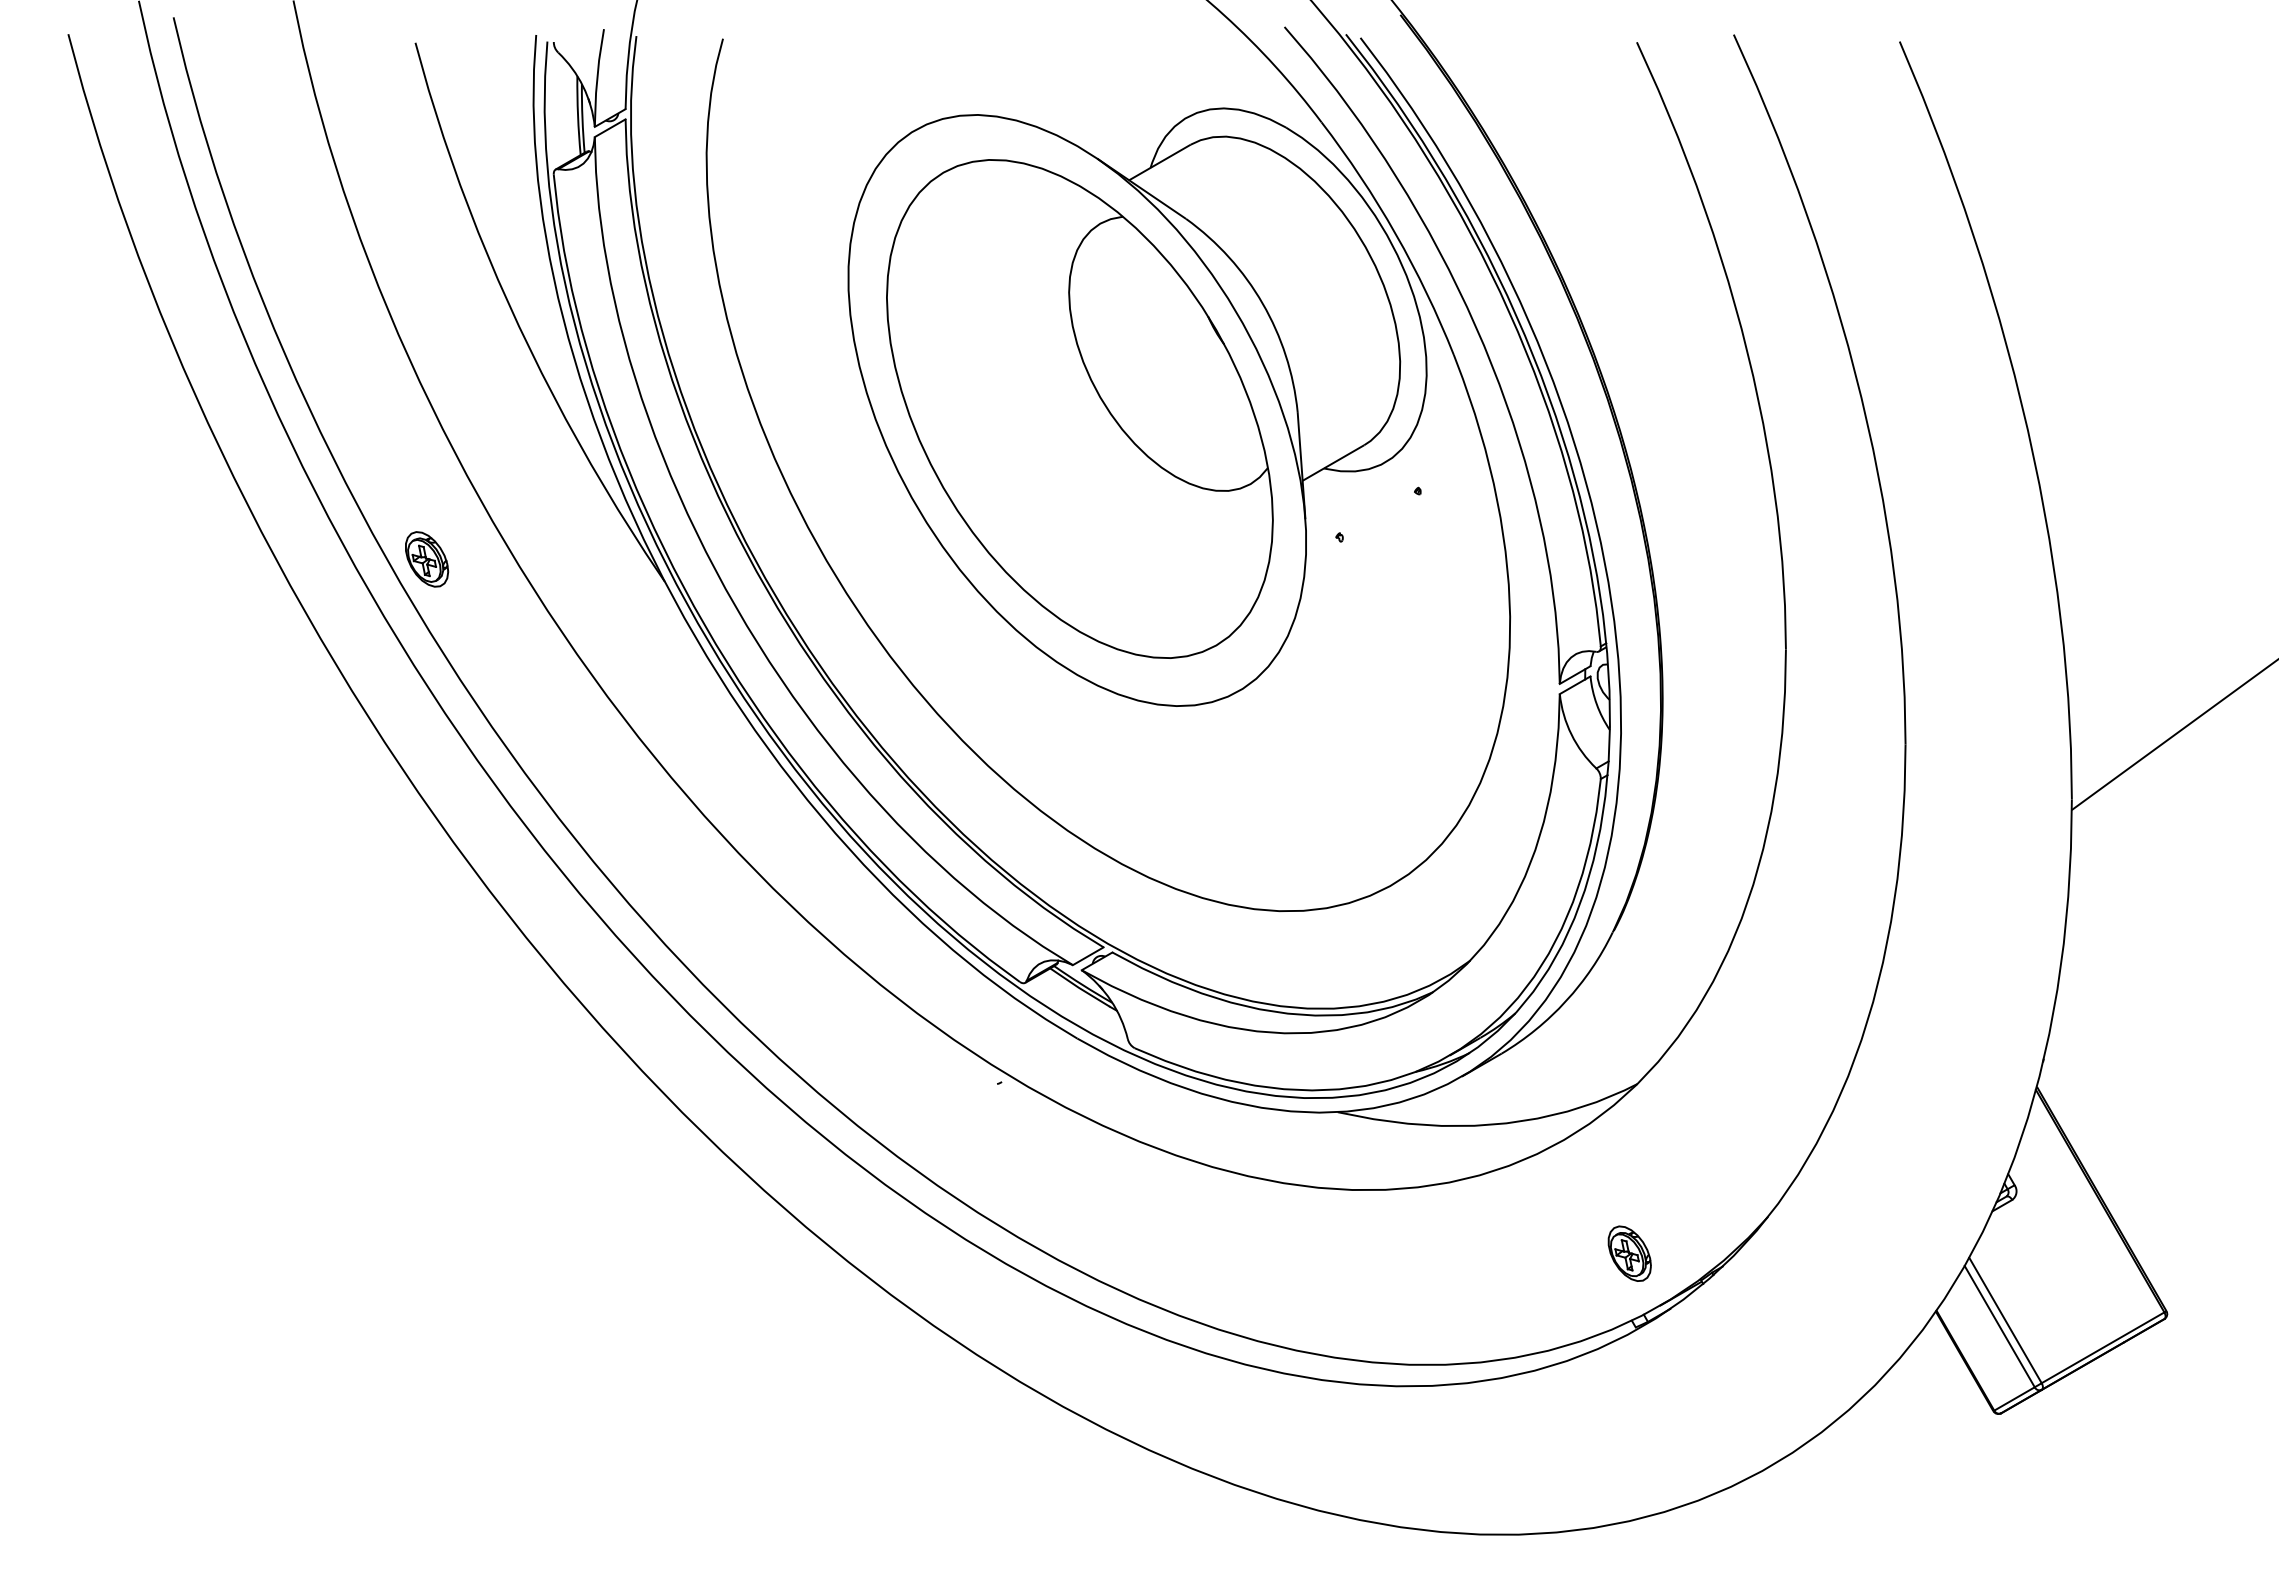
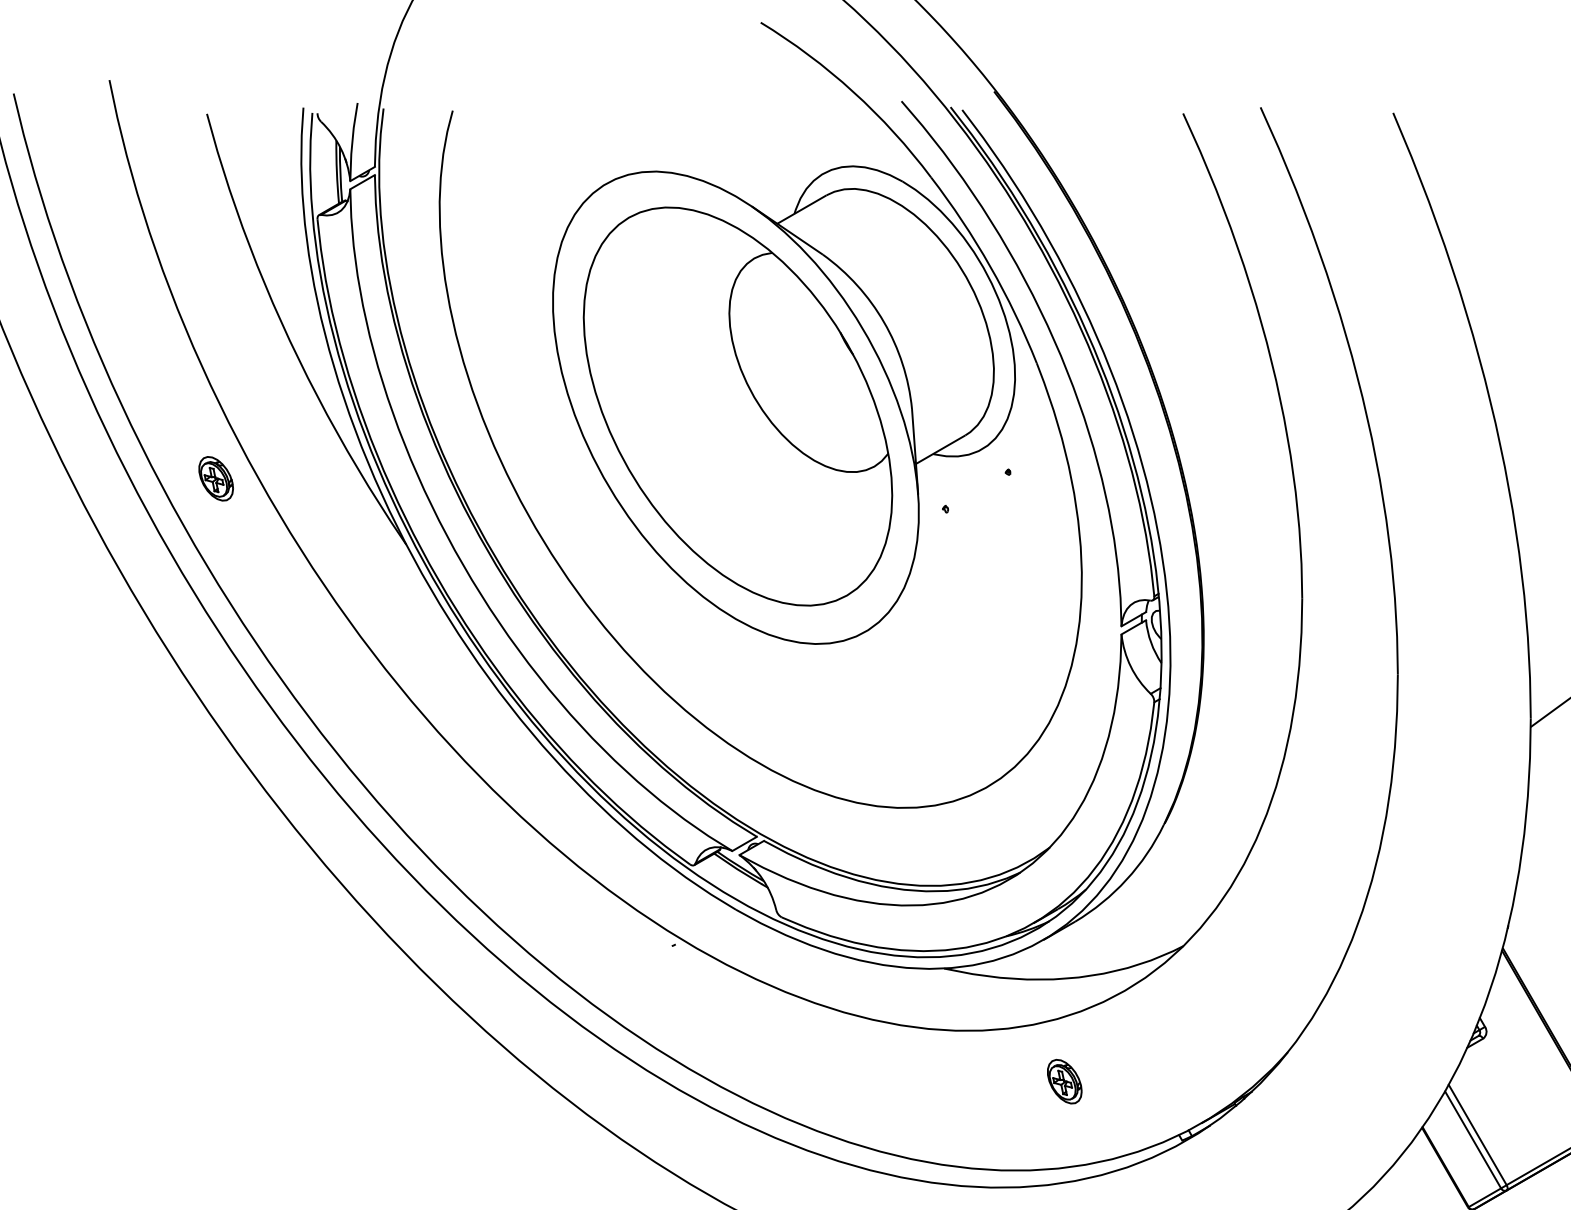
part: (427, 559) -> (216, 478), moved
part: (1629, 1253) -> (1064, 1081), moved

